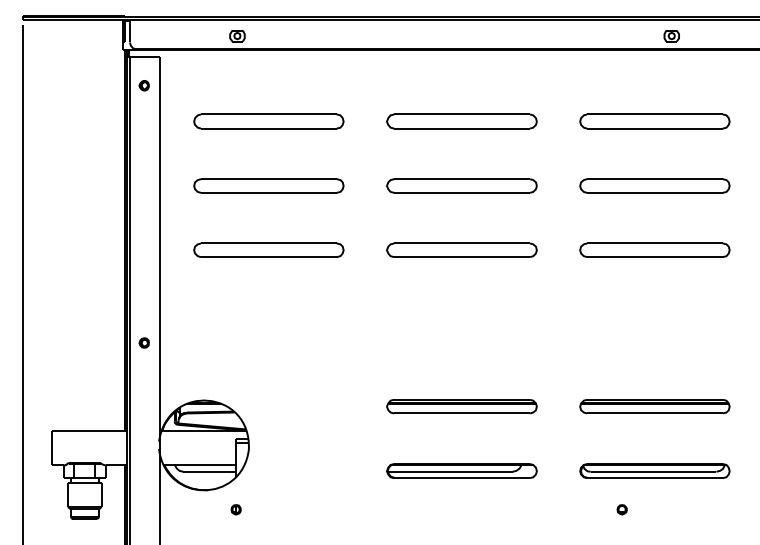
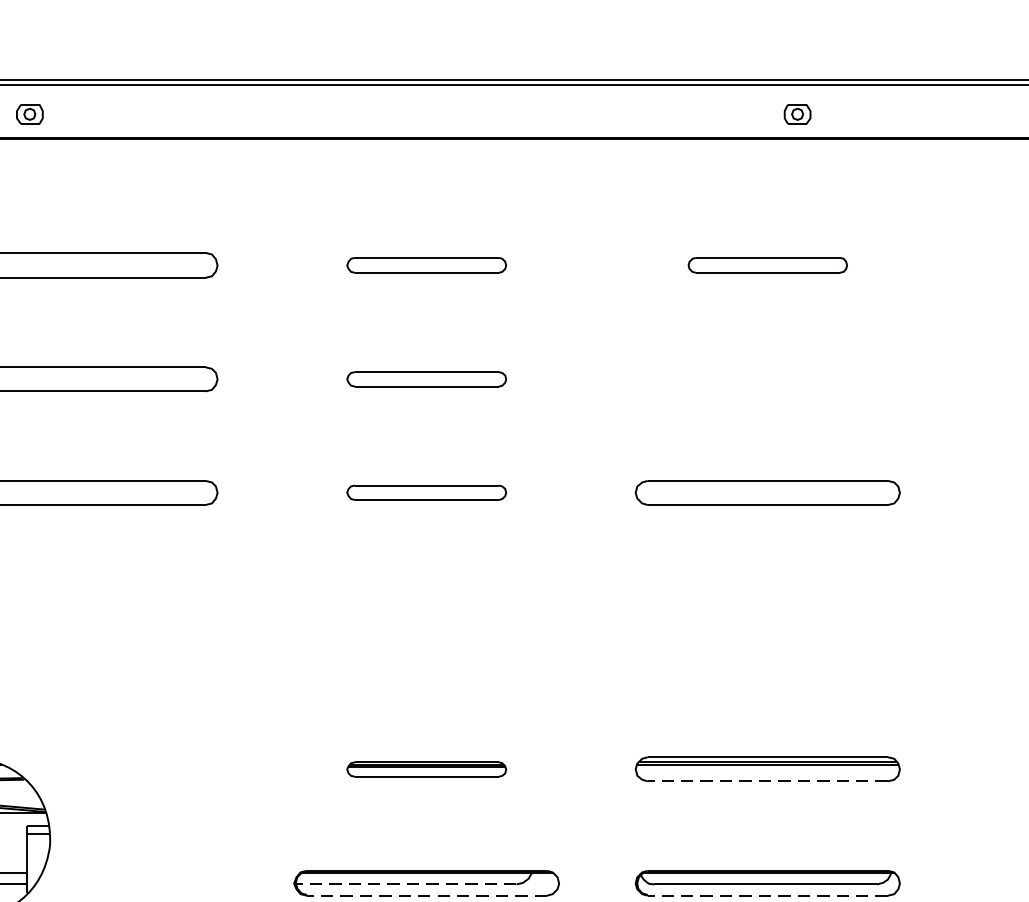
part: (461, 121) -> (425, 265), size x0.6
part: (654, 121) -> (767, 265), size x0.6
part: (461, 185) -> (425, 378), size x0.6
part: (654, 185) -> (767, 378), removed
part: (461, 249) -> (425, 491), size x0.6
part: (461, 406) -> (425, 769), size x0.6
line: (654, 413) -> (767, 781), solid -> dashed
line: (449, 471) -> (404, 883), solid -> dashed
line: (462, 478) -> (427, 896), solid -> dashed
line: (654, 478) -> (767, 896), solid -> dashed

